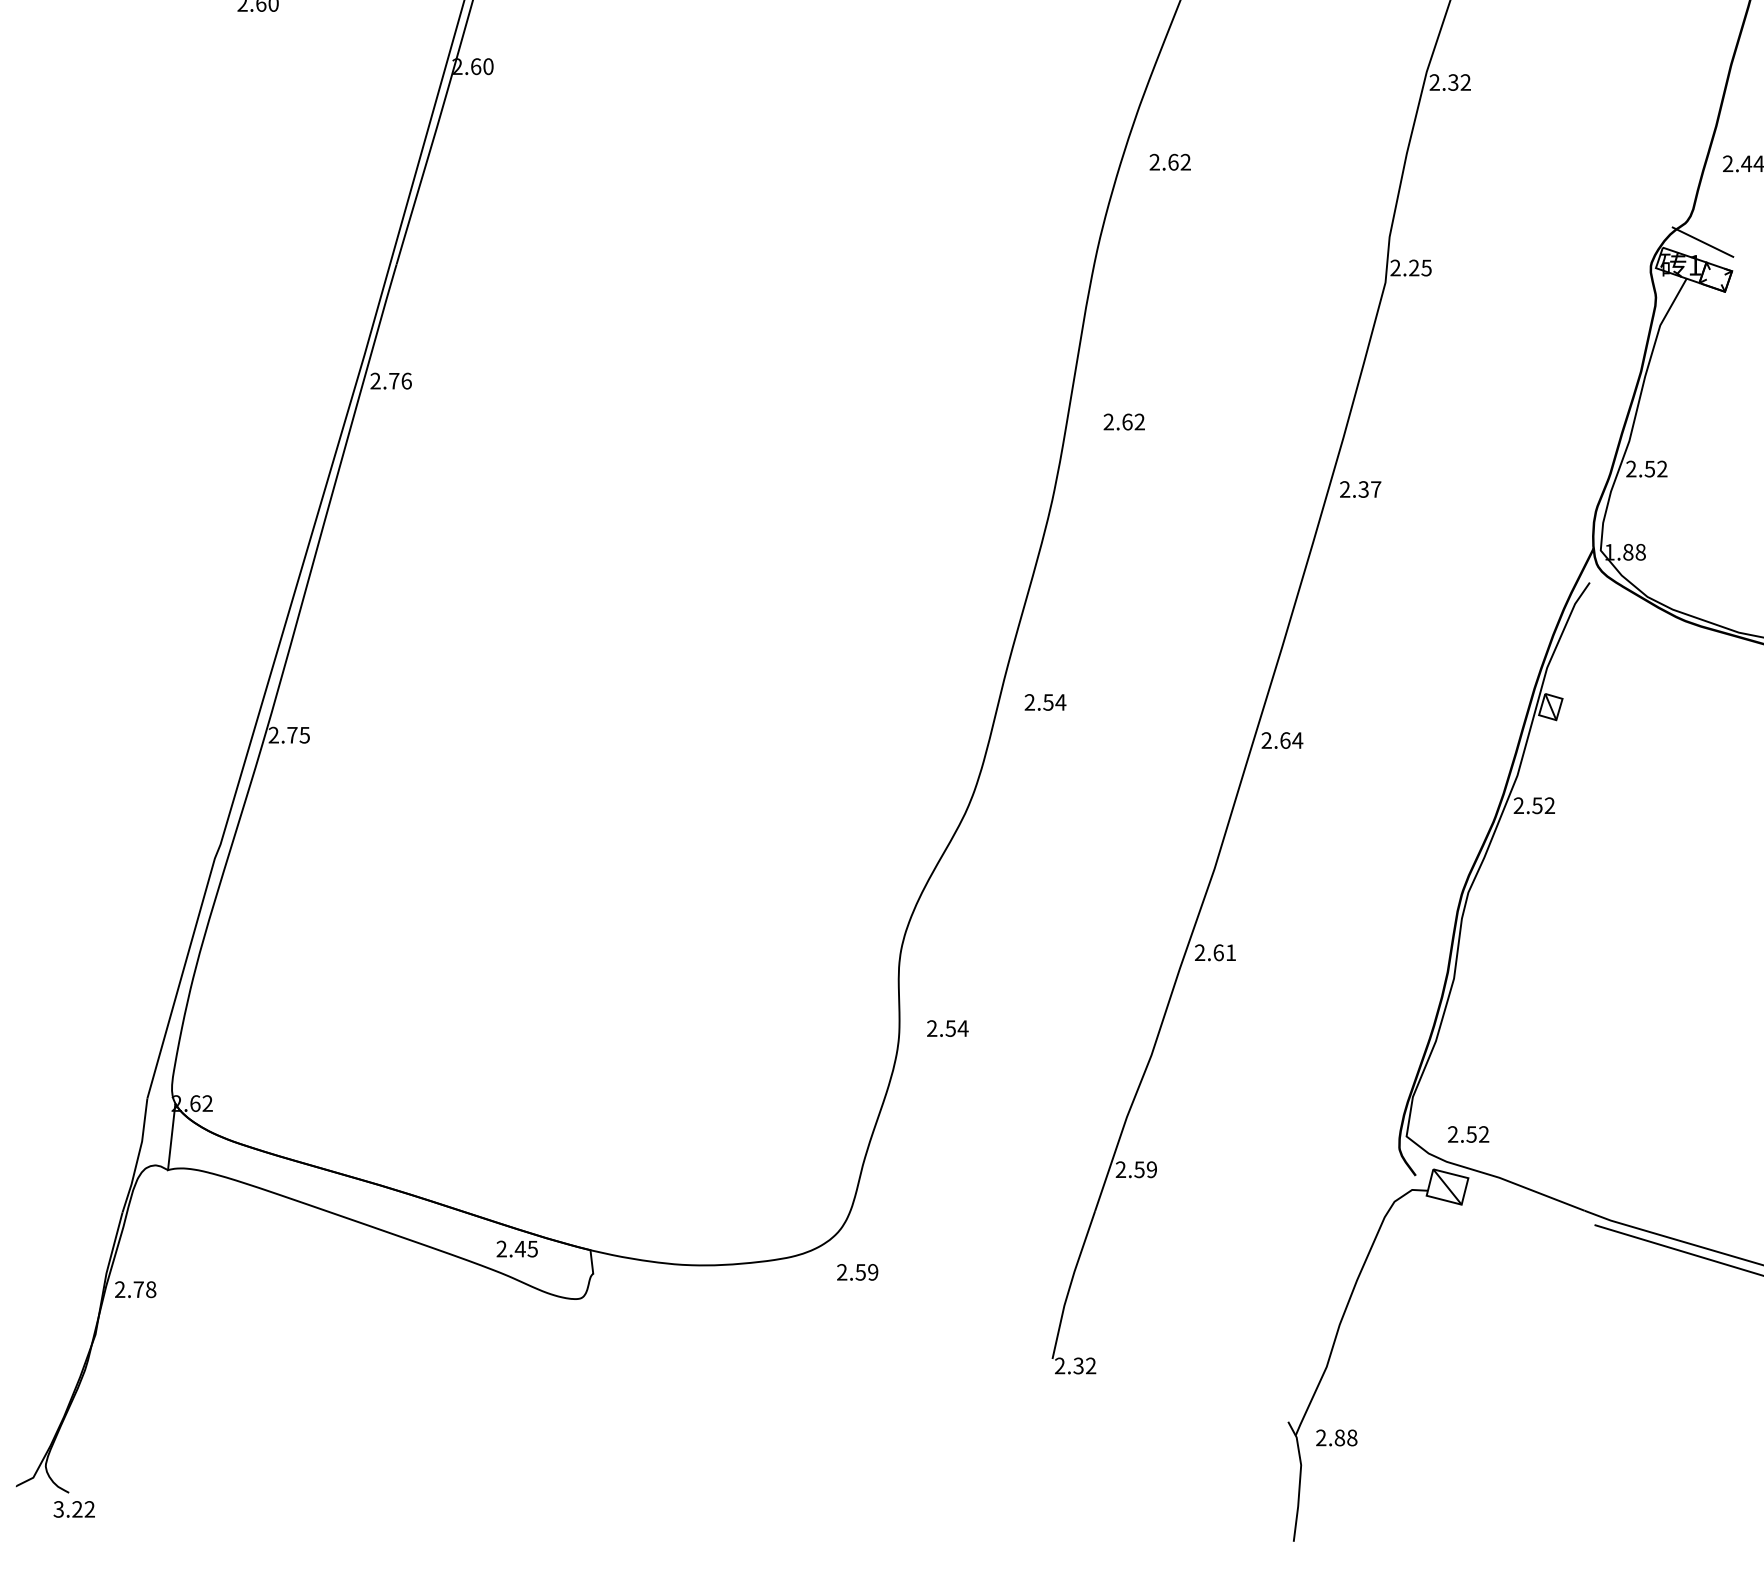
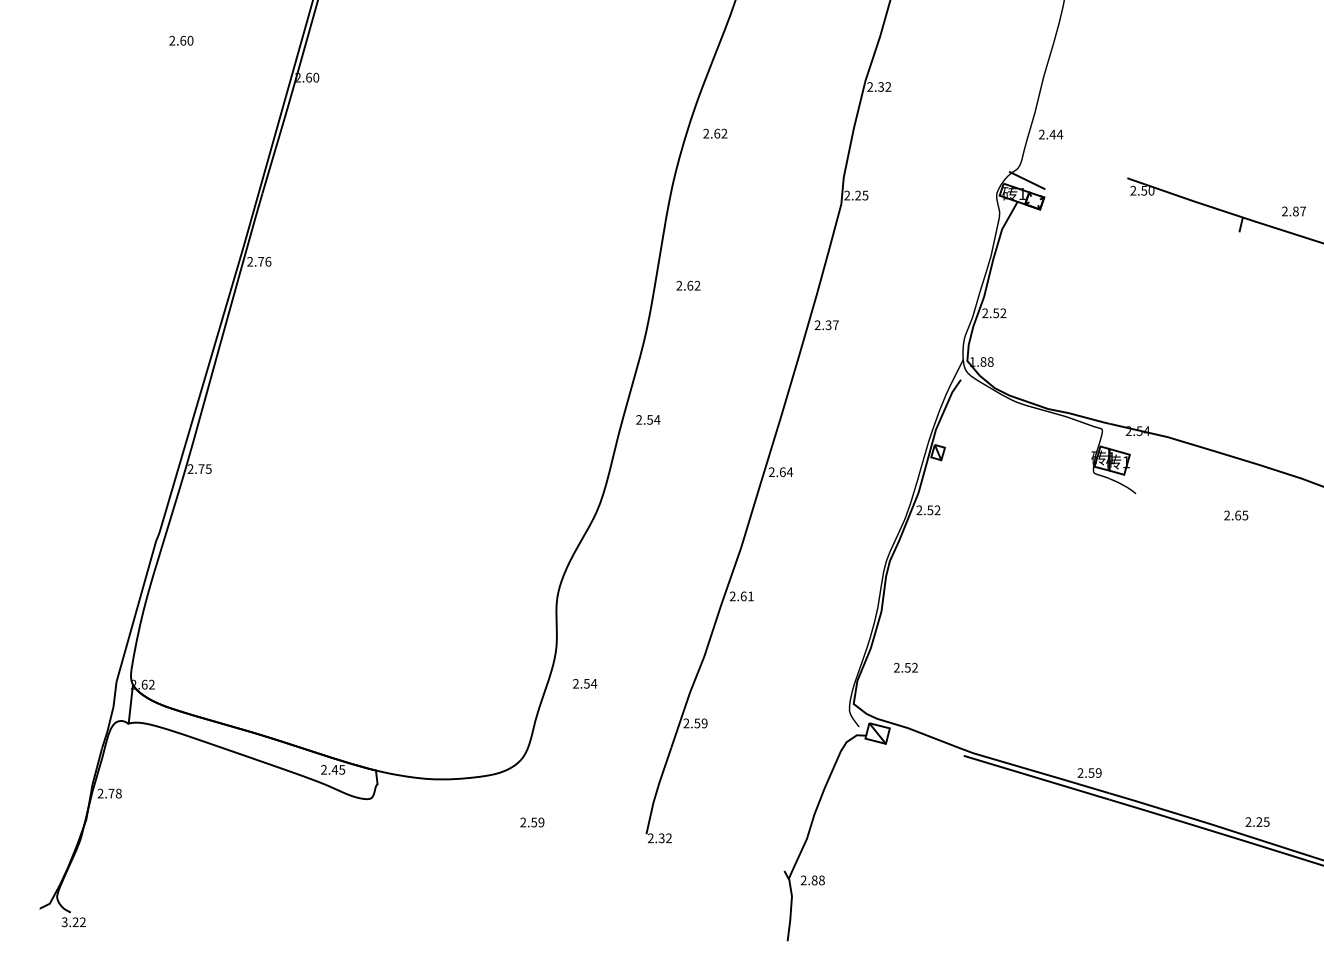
text: (1045, 701) -> (648, 419), moved
text: (948, 1028) -> (585, 683), moved
text: (1467, 1133) -> (905, 667), moved
text: (857, 1272) -> (532, 822), moved

